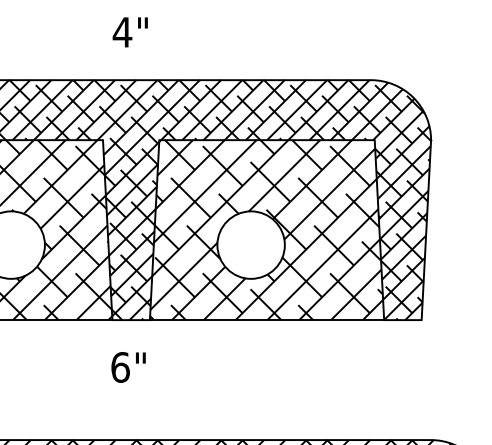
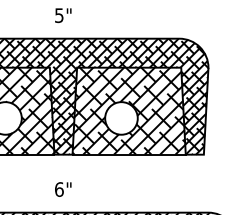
text: (120, 32) -> (58, 15), 4" -> 5"
text: (129, 367) -> (63, 189), moved

